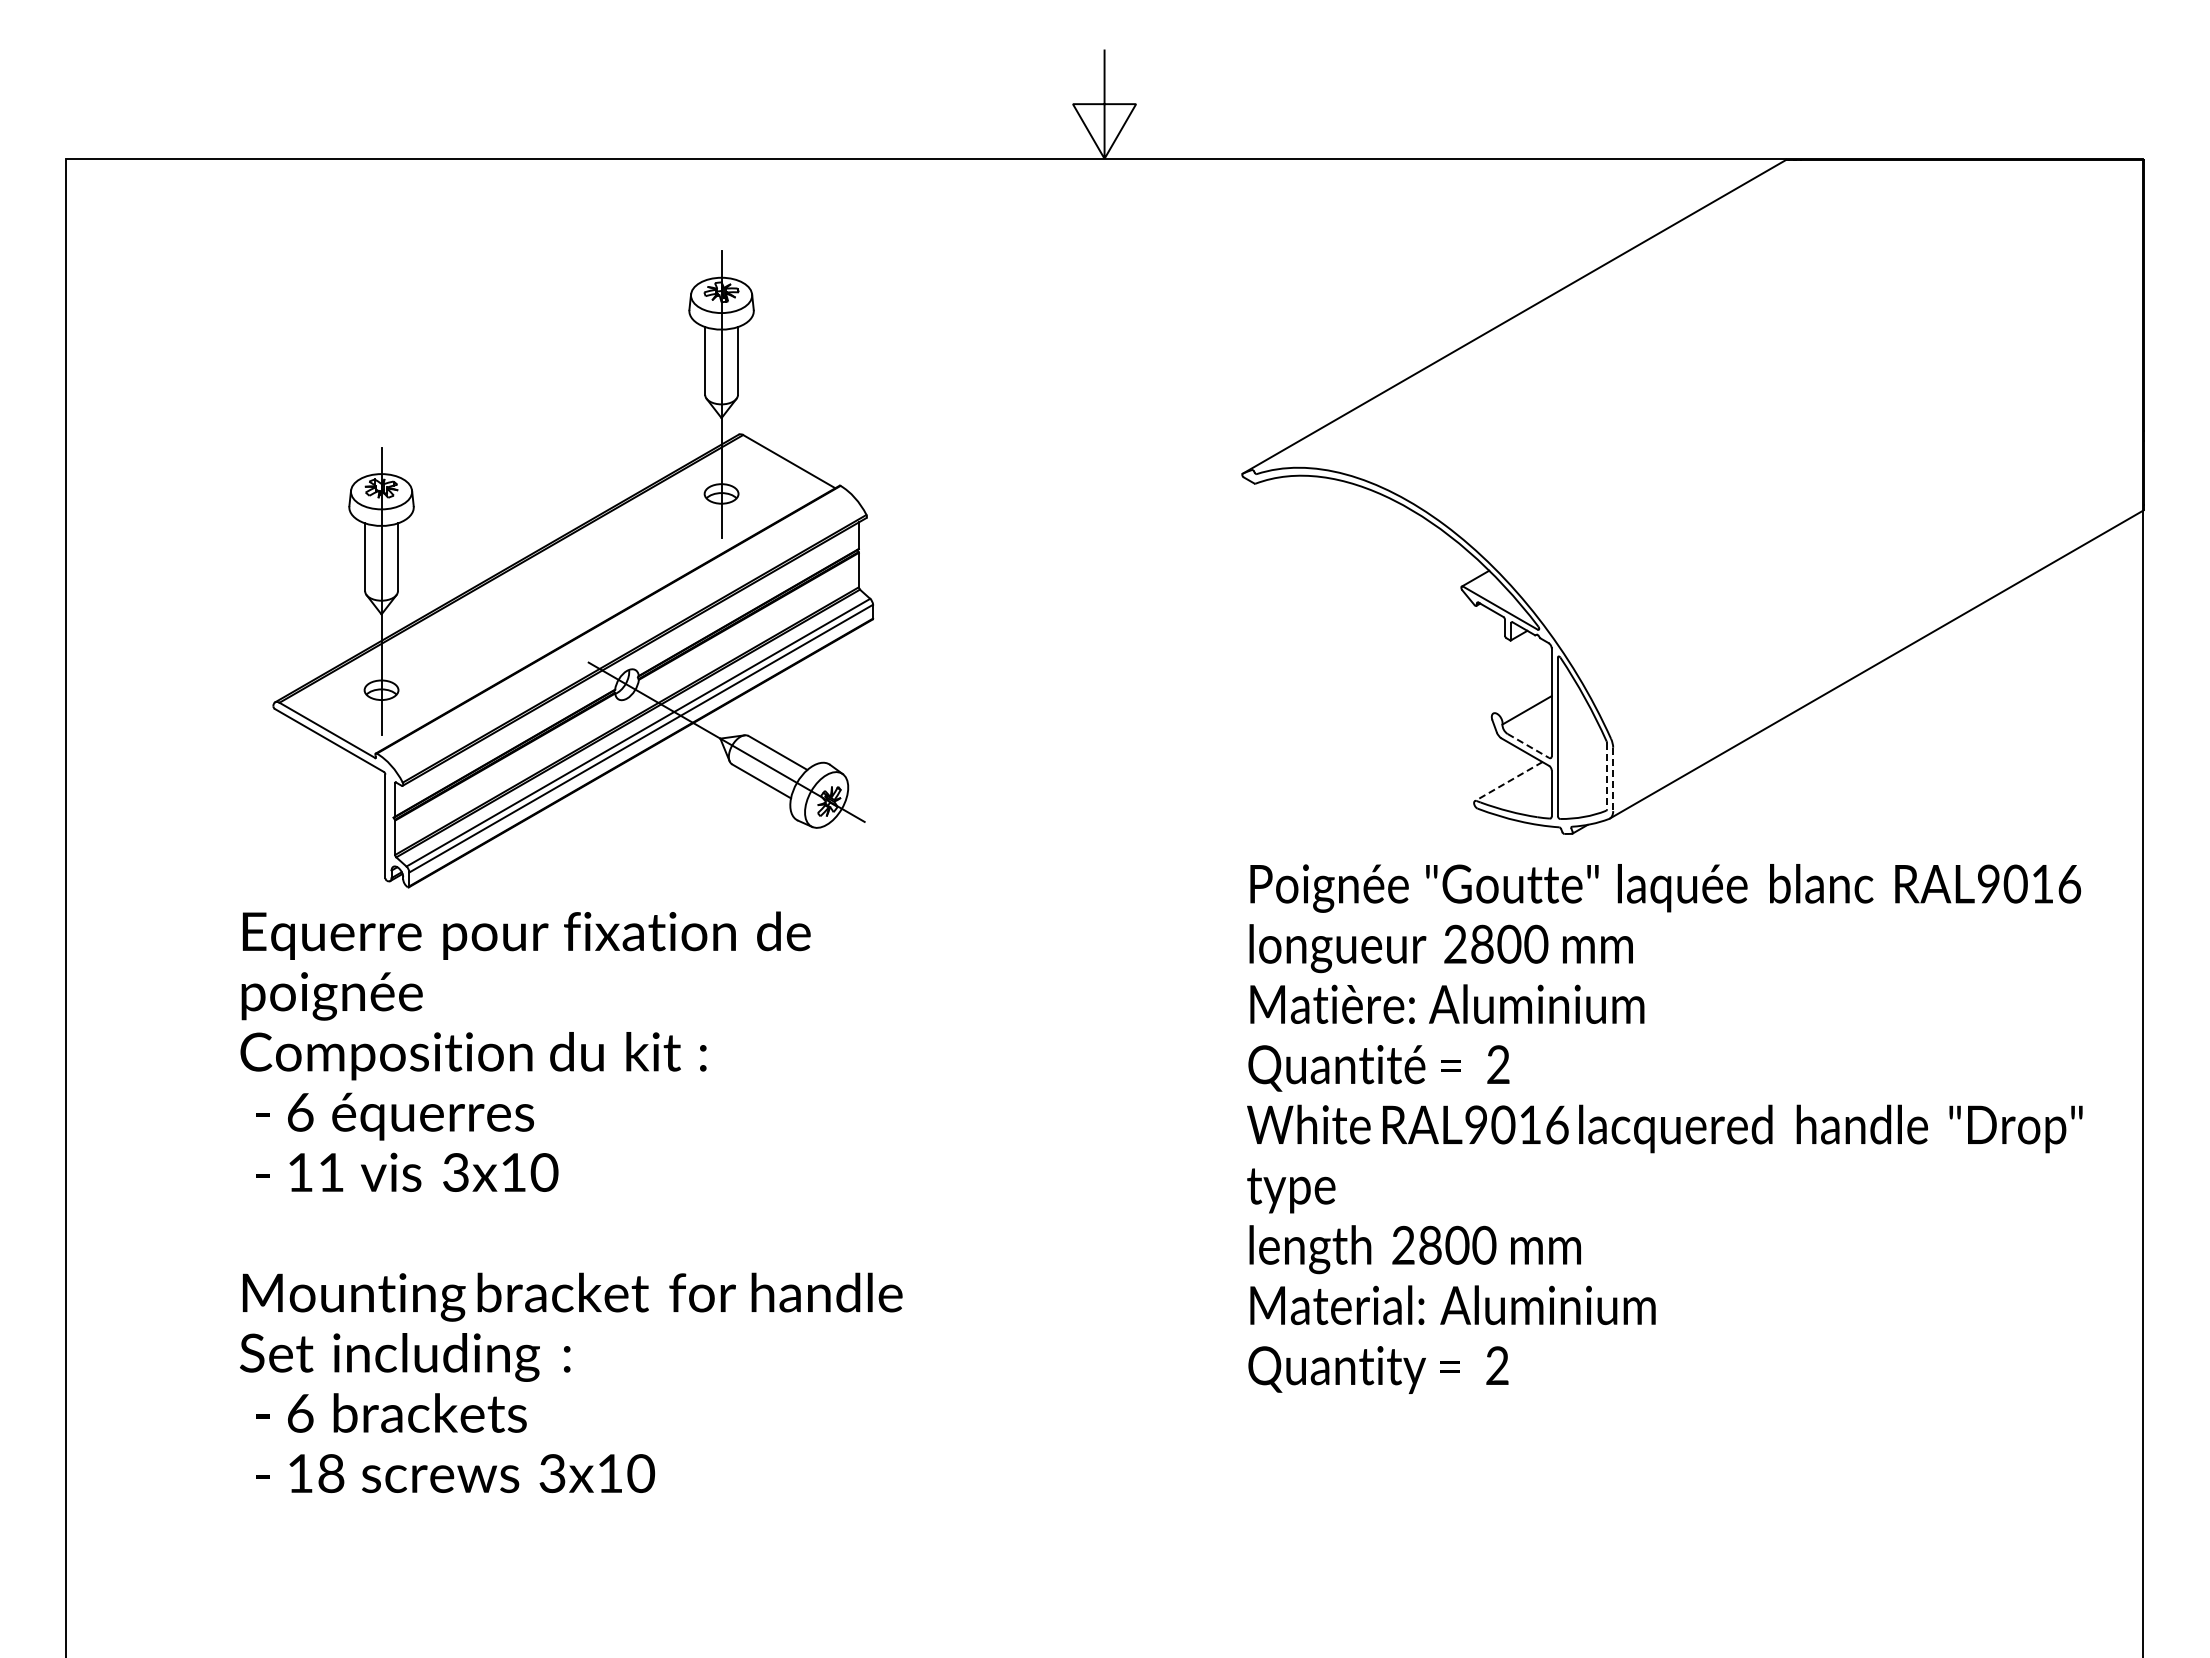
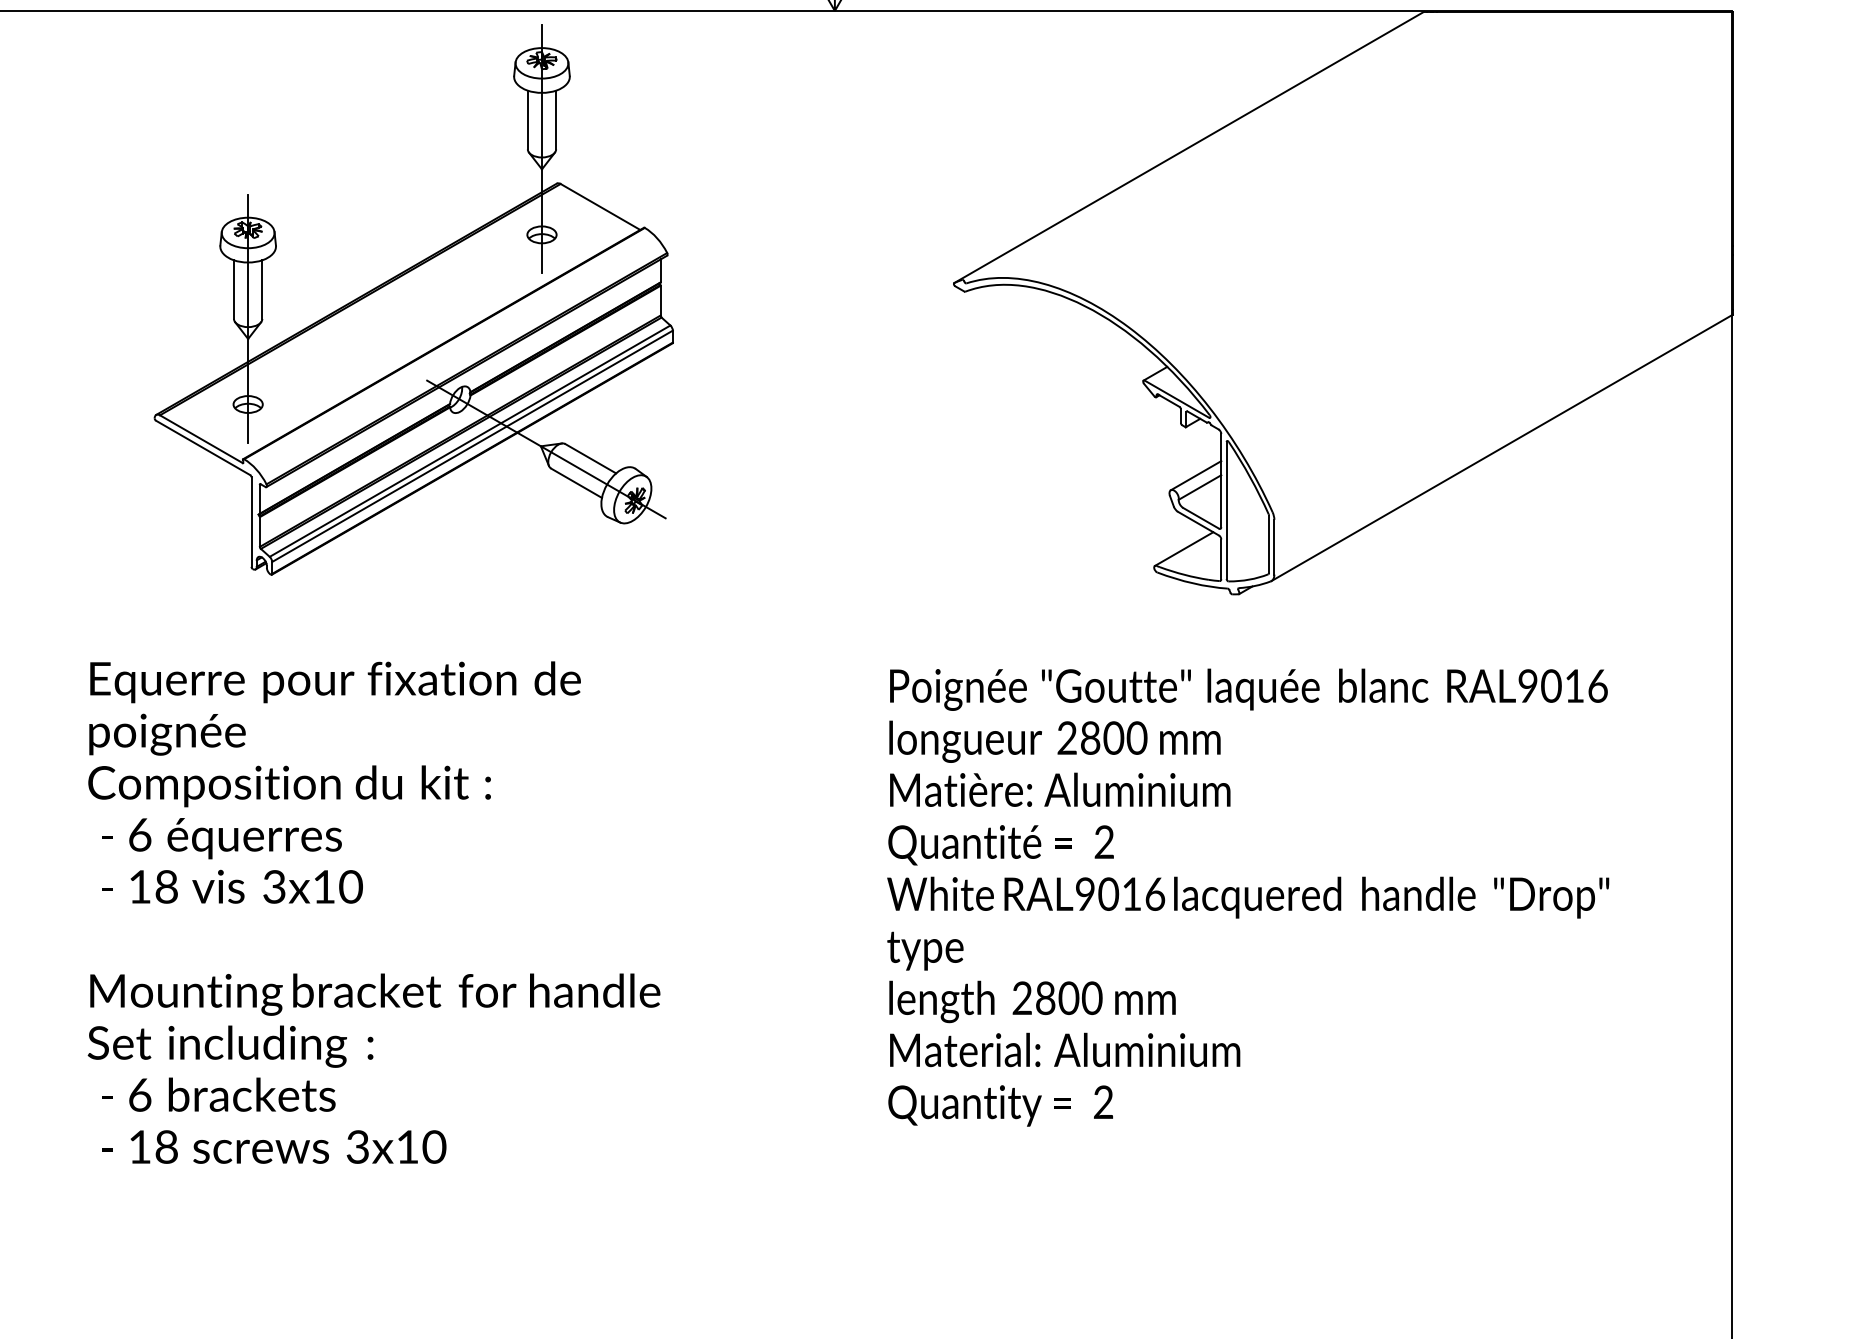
part: (573, 569) -> (414, 300), moved
line: (1522, 696) -> (1196, 475), added
line: (1528, 745) -> (1201, 517), dashed -> solid
line: (1607, 776) -> (1269, 544), dashed -> solid
line: (1613, 779) -> (1274, 547), dashed -> solid
line: (1508, 781) -> (1183, 549), dashed -> solid
text: (1664, 1128) -> (1247, 897), moved
text: (331, 1172) -> (166, 886), 11 -> 18

